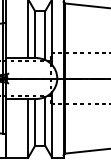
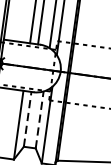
line: (45, 120) -> (40, 118), solid -> dashed
line: (35, 121) -> (28, 118), solid -> dashed

